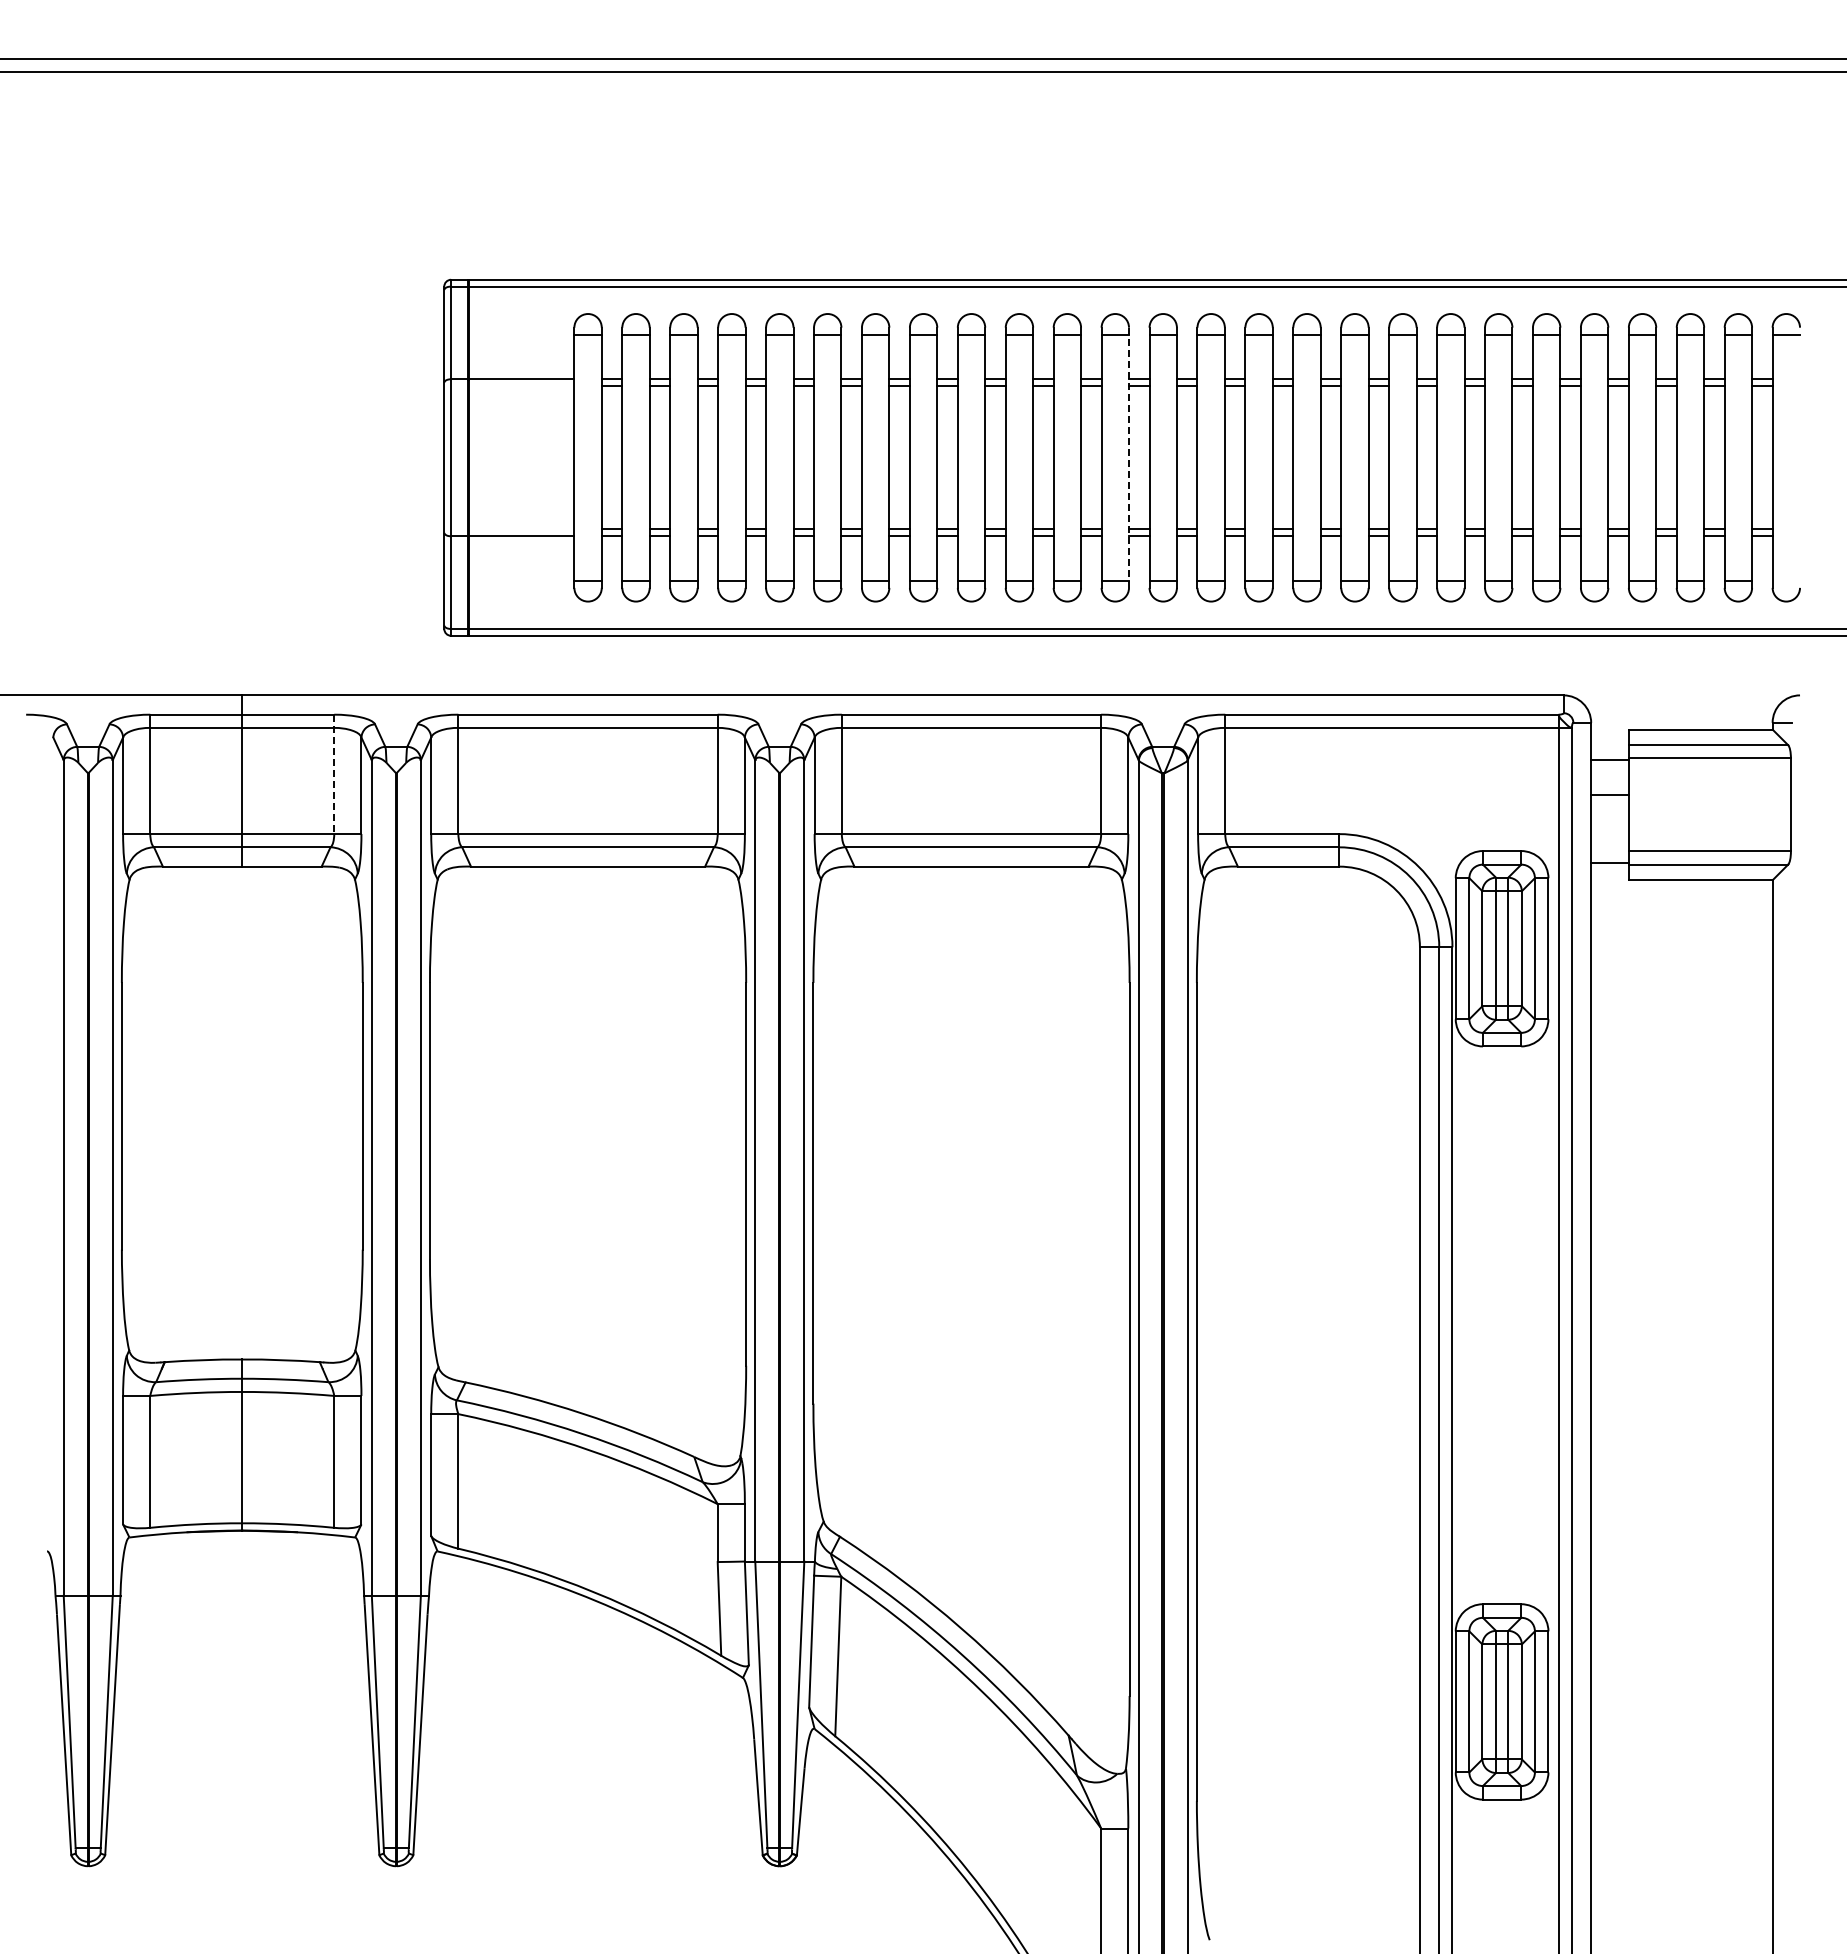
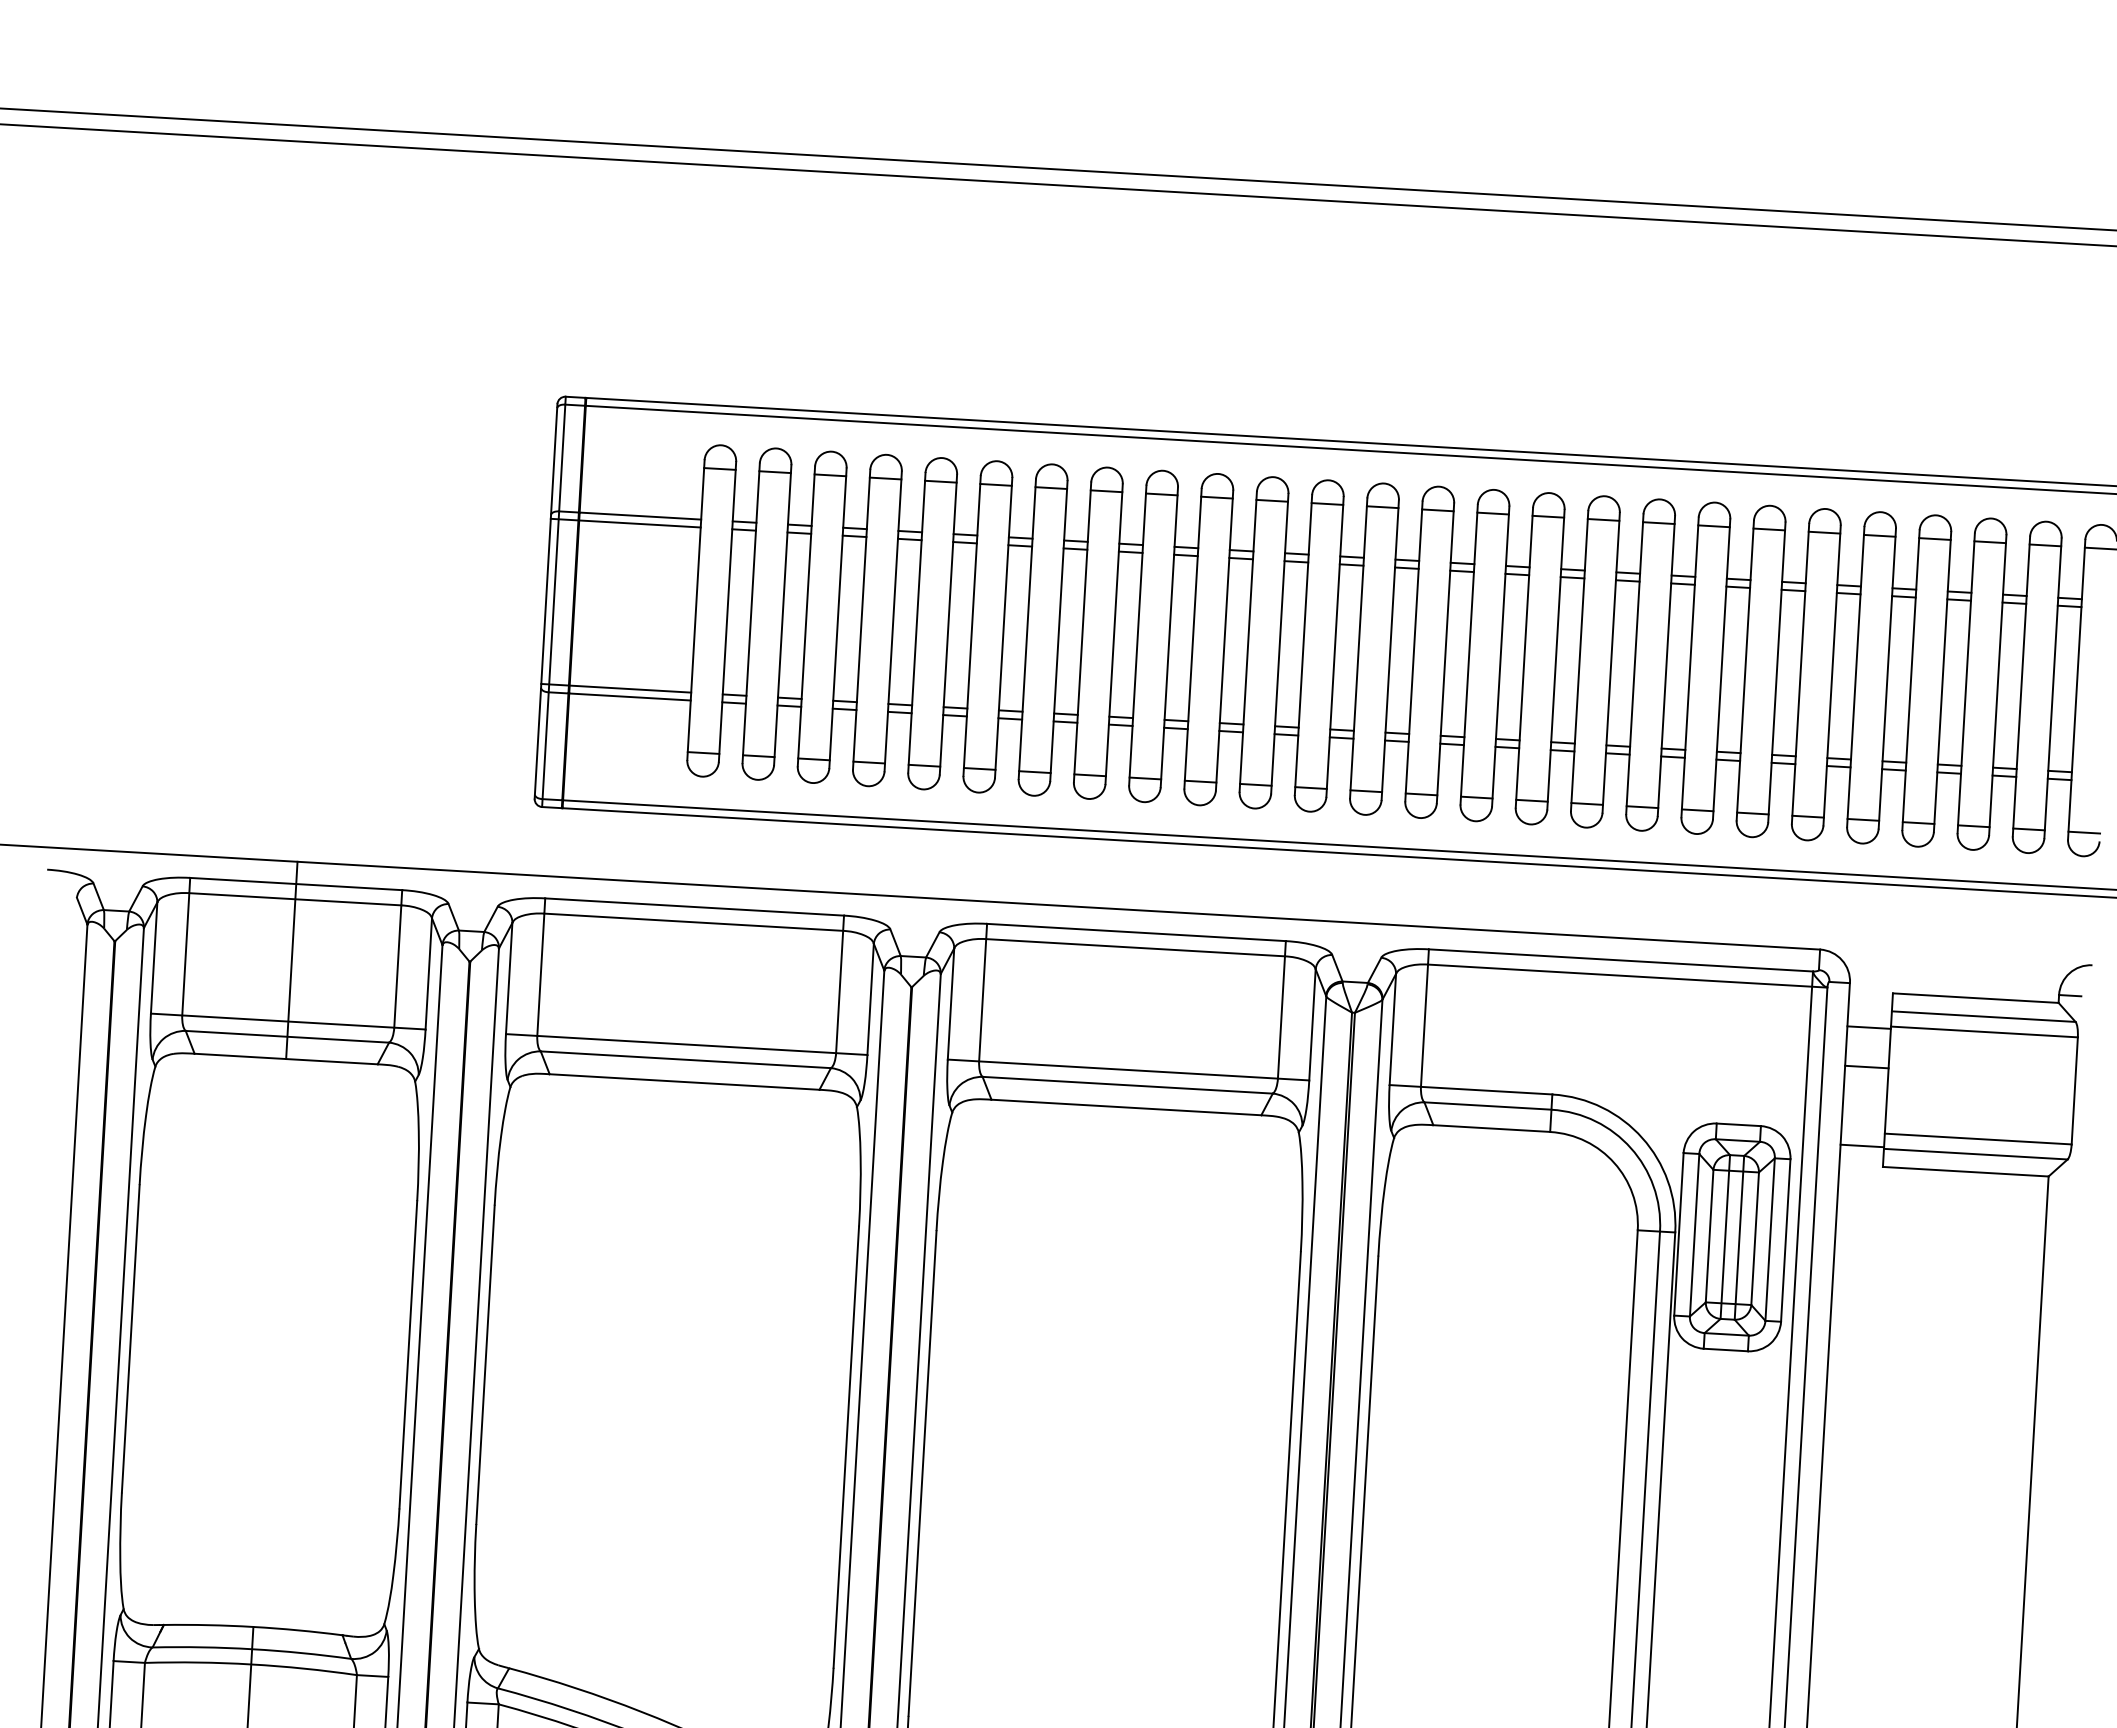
line: (509, 386) -> (625, 523), added
line: (1129, 457) -> (1335, 646), dashed -> solid
line: (509, 529) -> (616, 688), added
line: (1786, 581) -> (2084, 833), added
line: (334, 774) -> (398, 959), dashed -> solid

